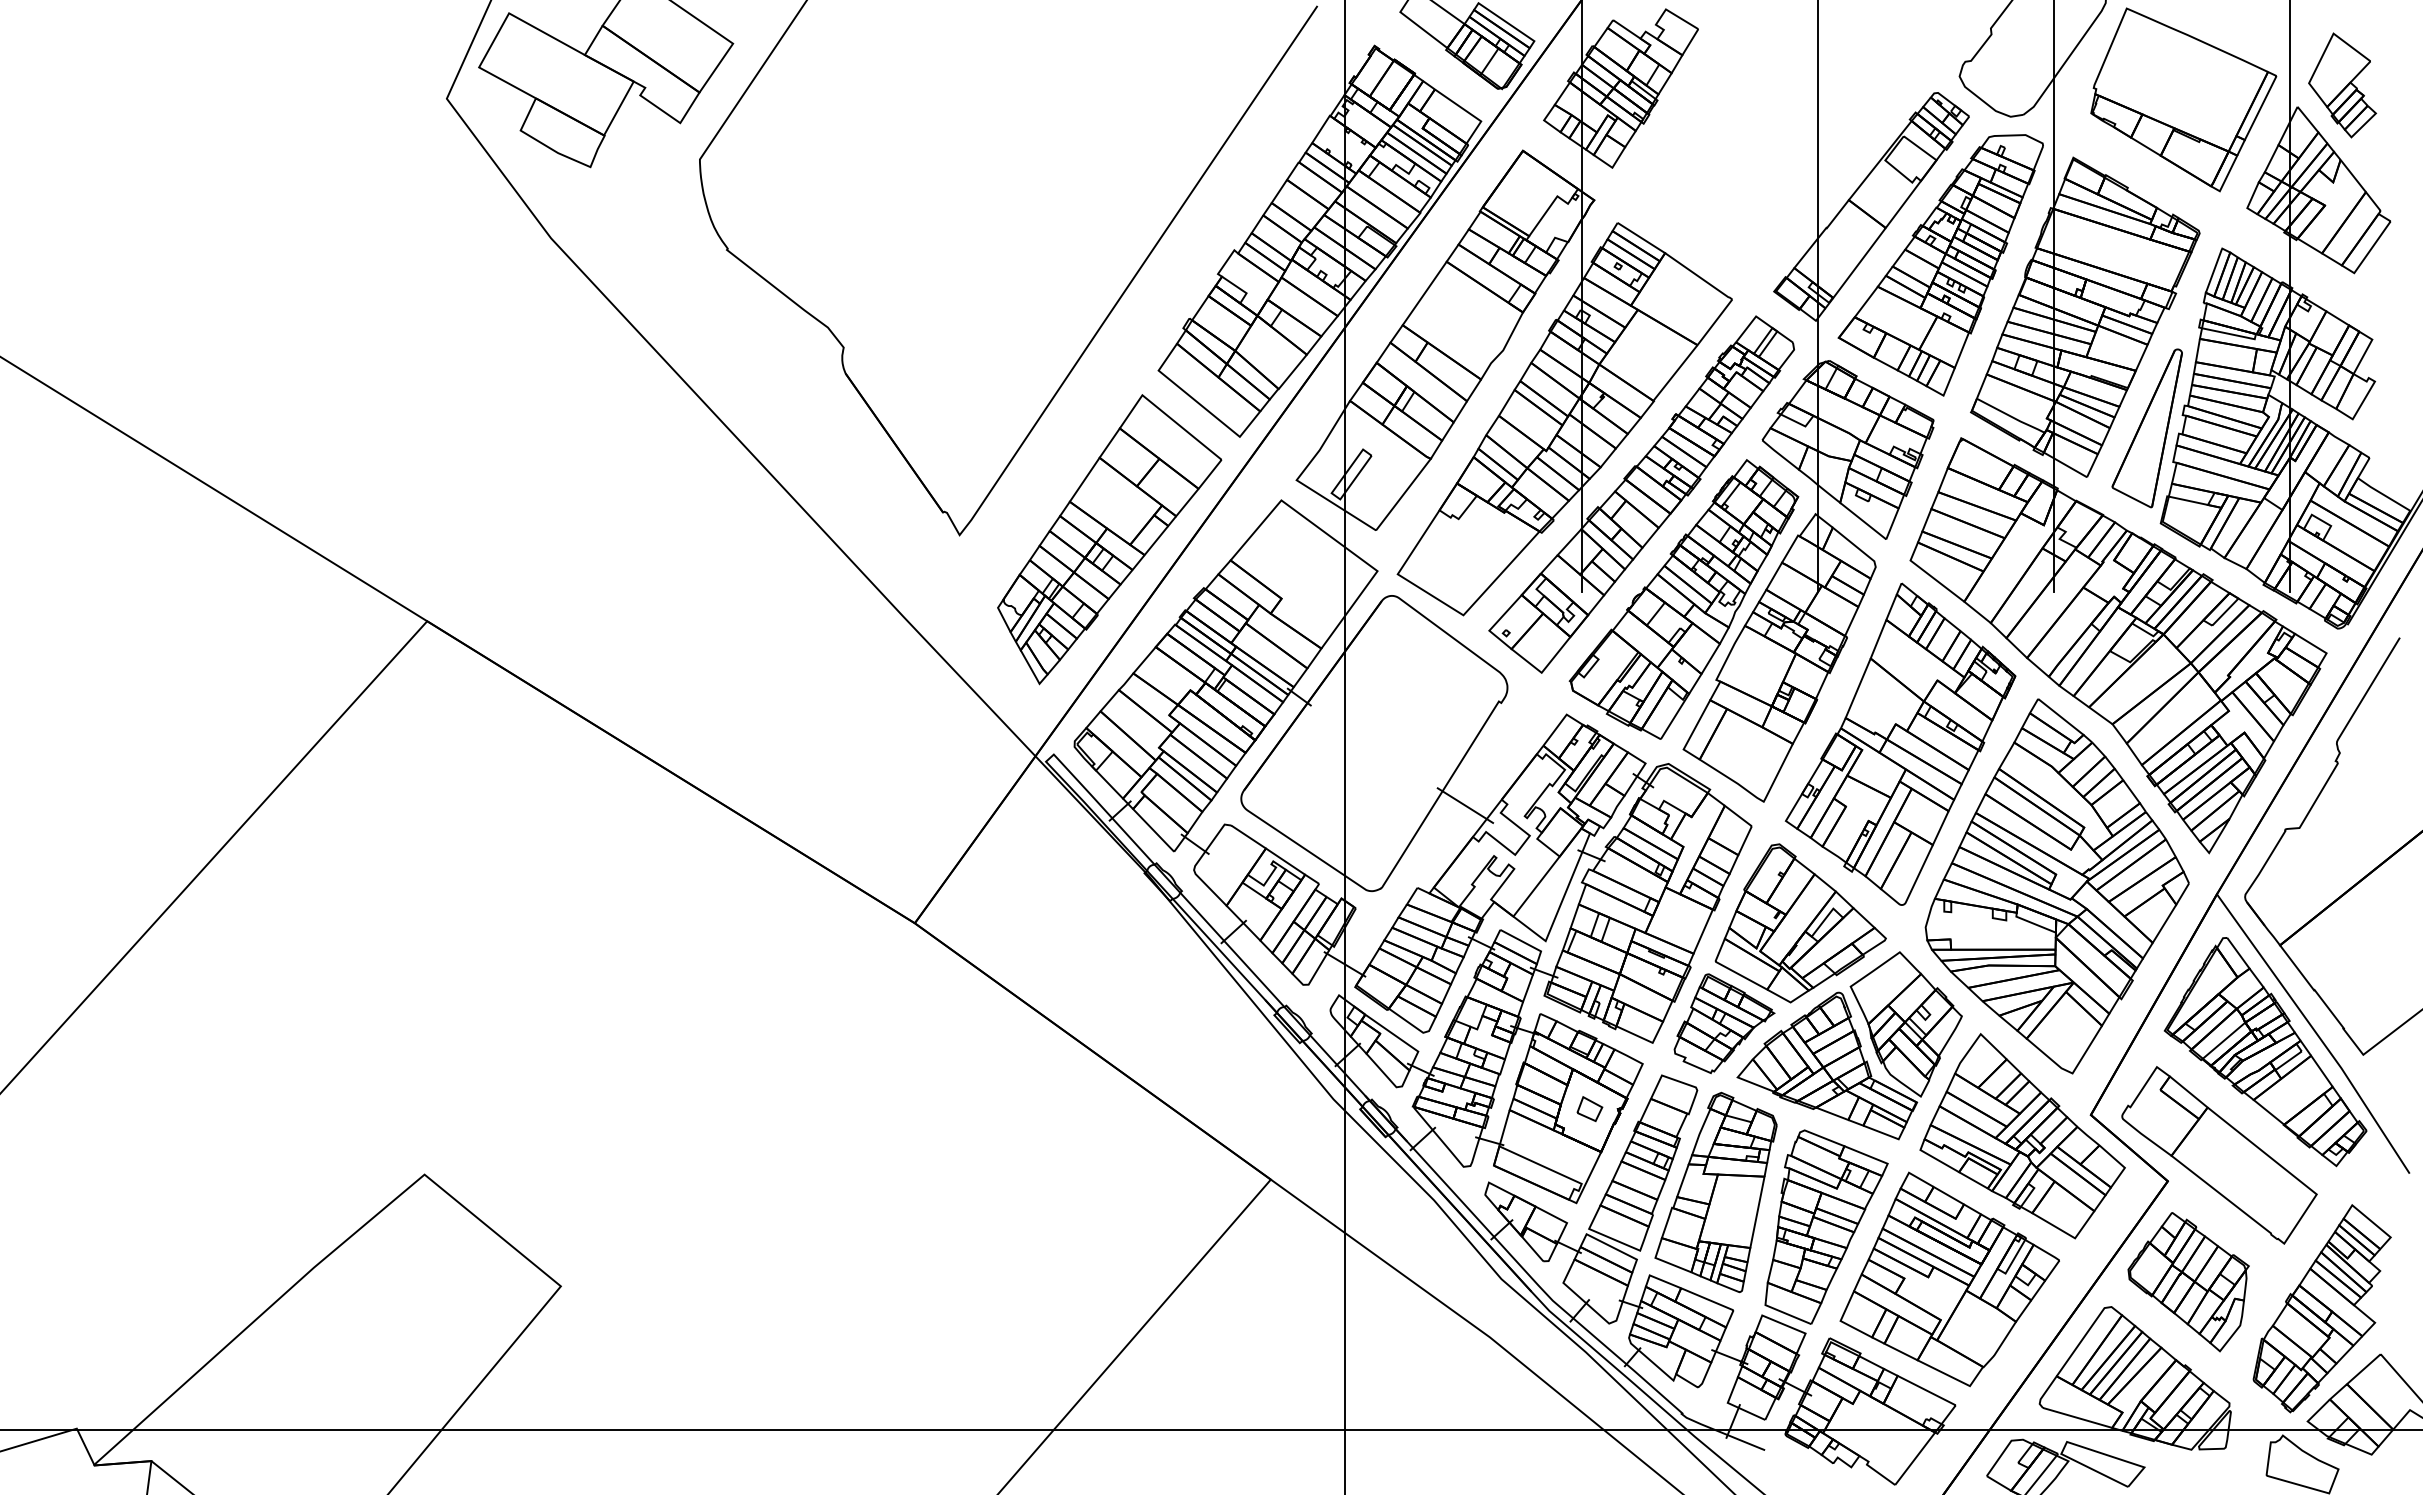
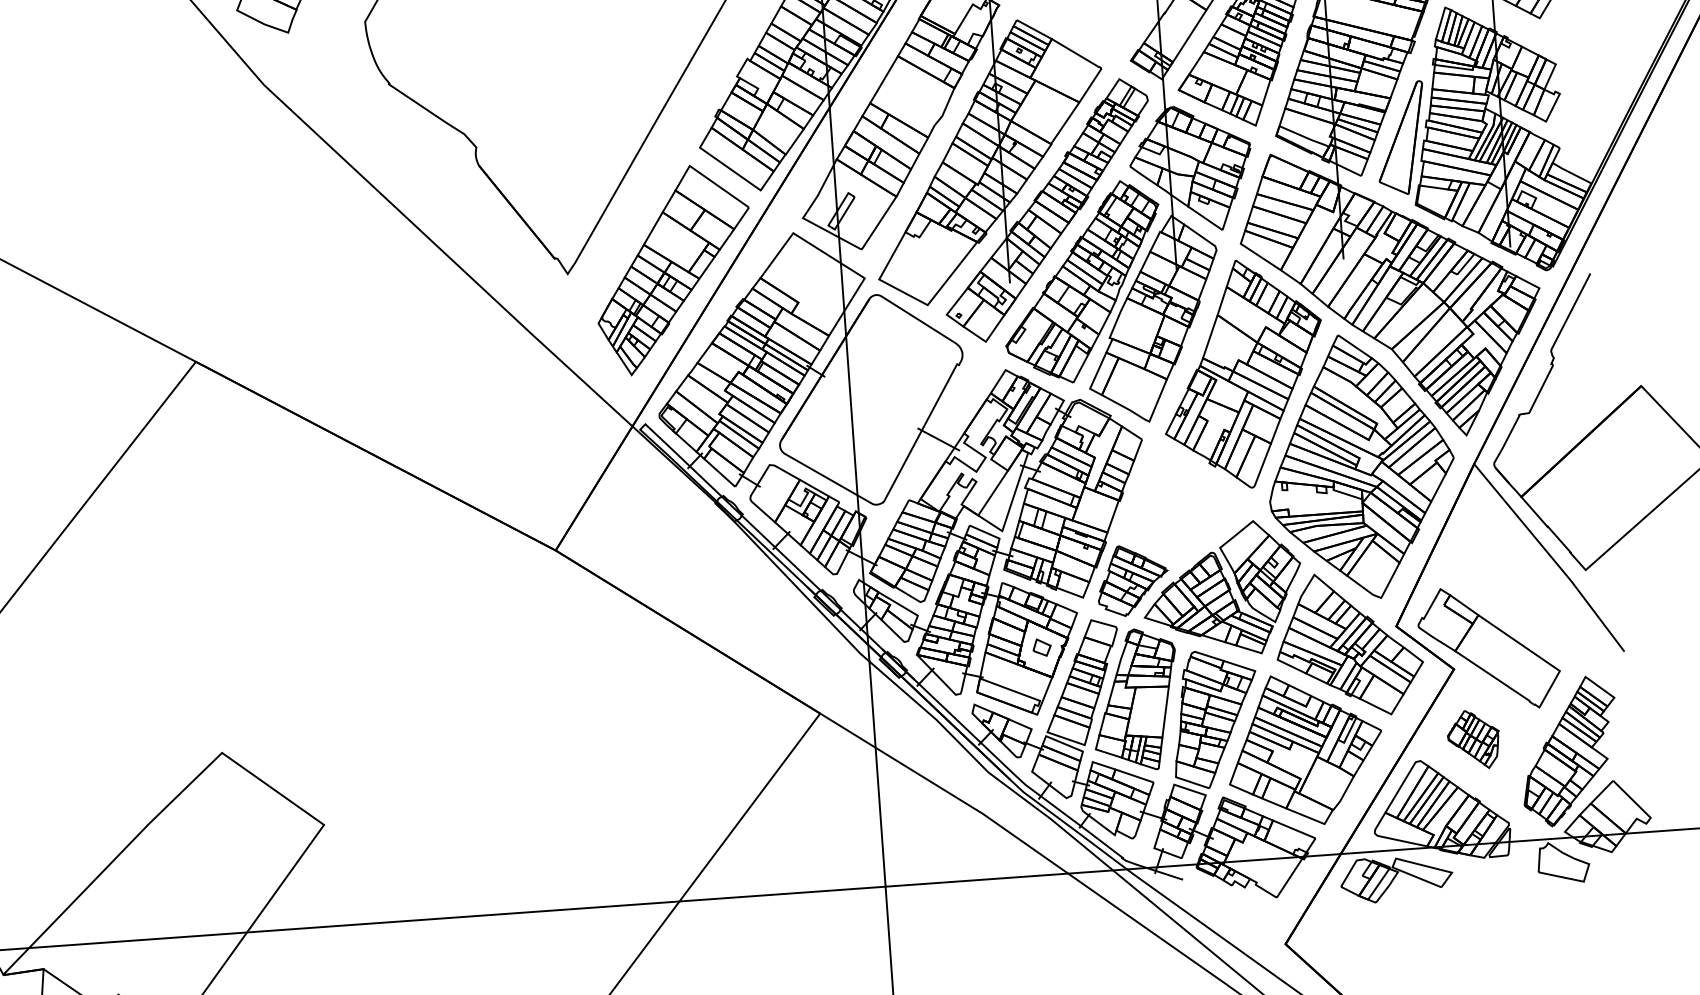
part: (1800, 923) -> (1181, 505), removed
part: (2265, 1052) -> (1516, 573), removed
part: (2188, 1282) -> (1473, 739), size x0.6

